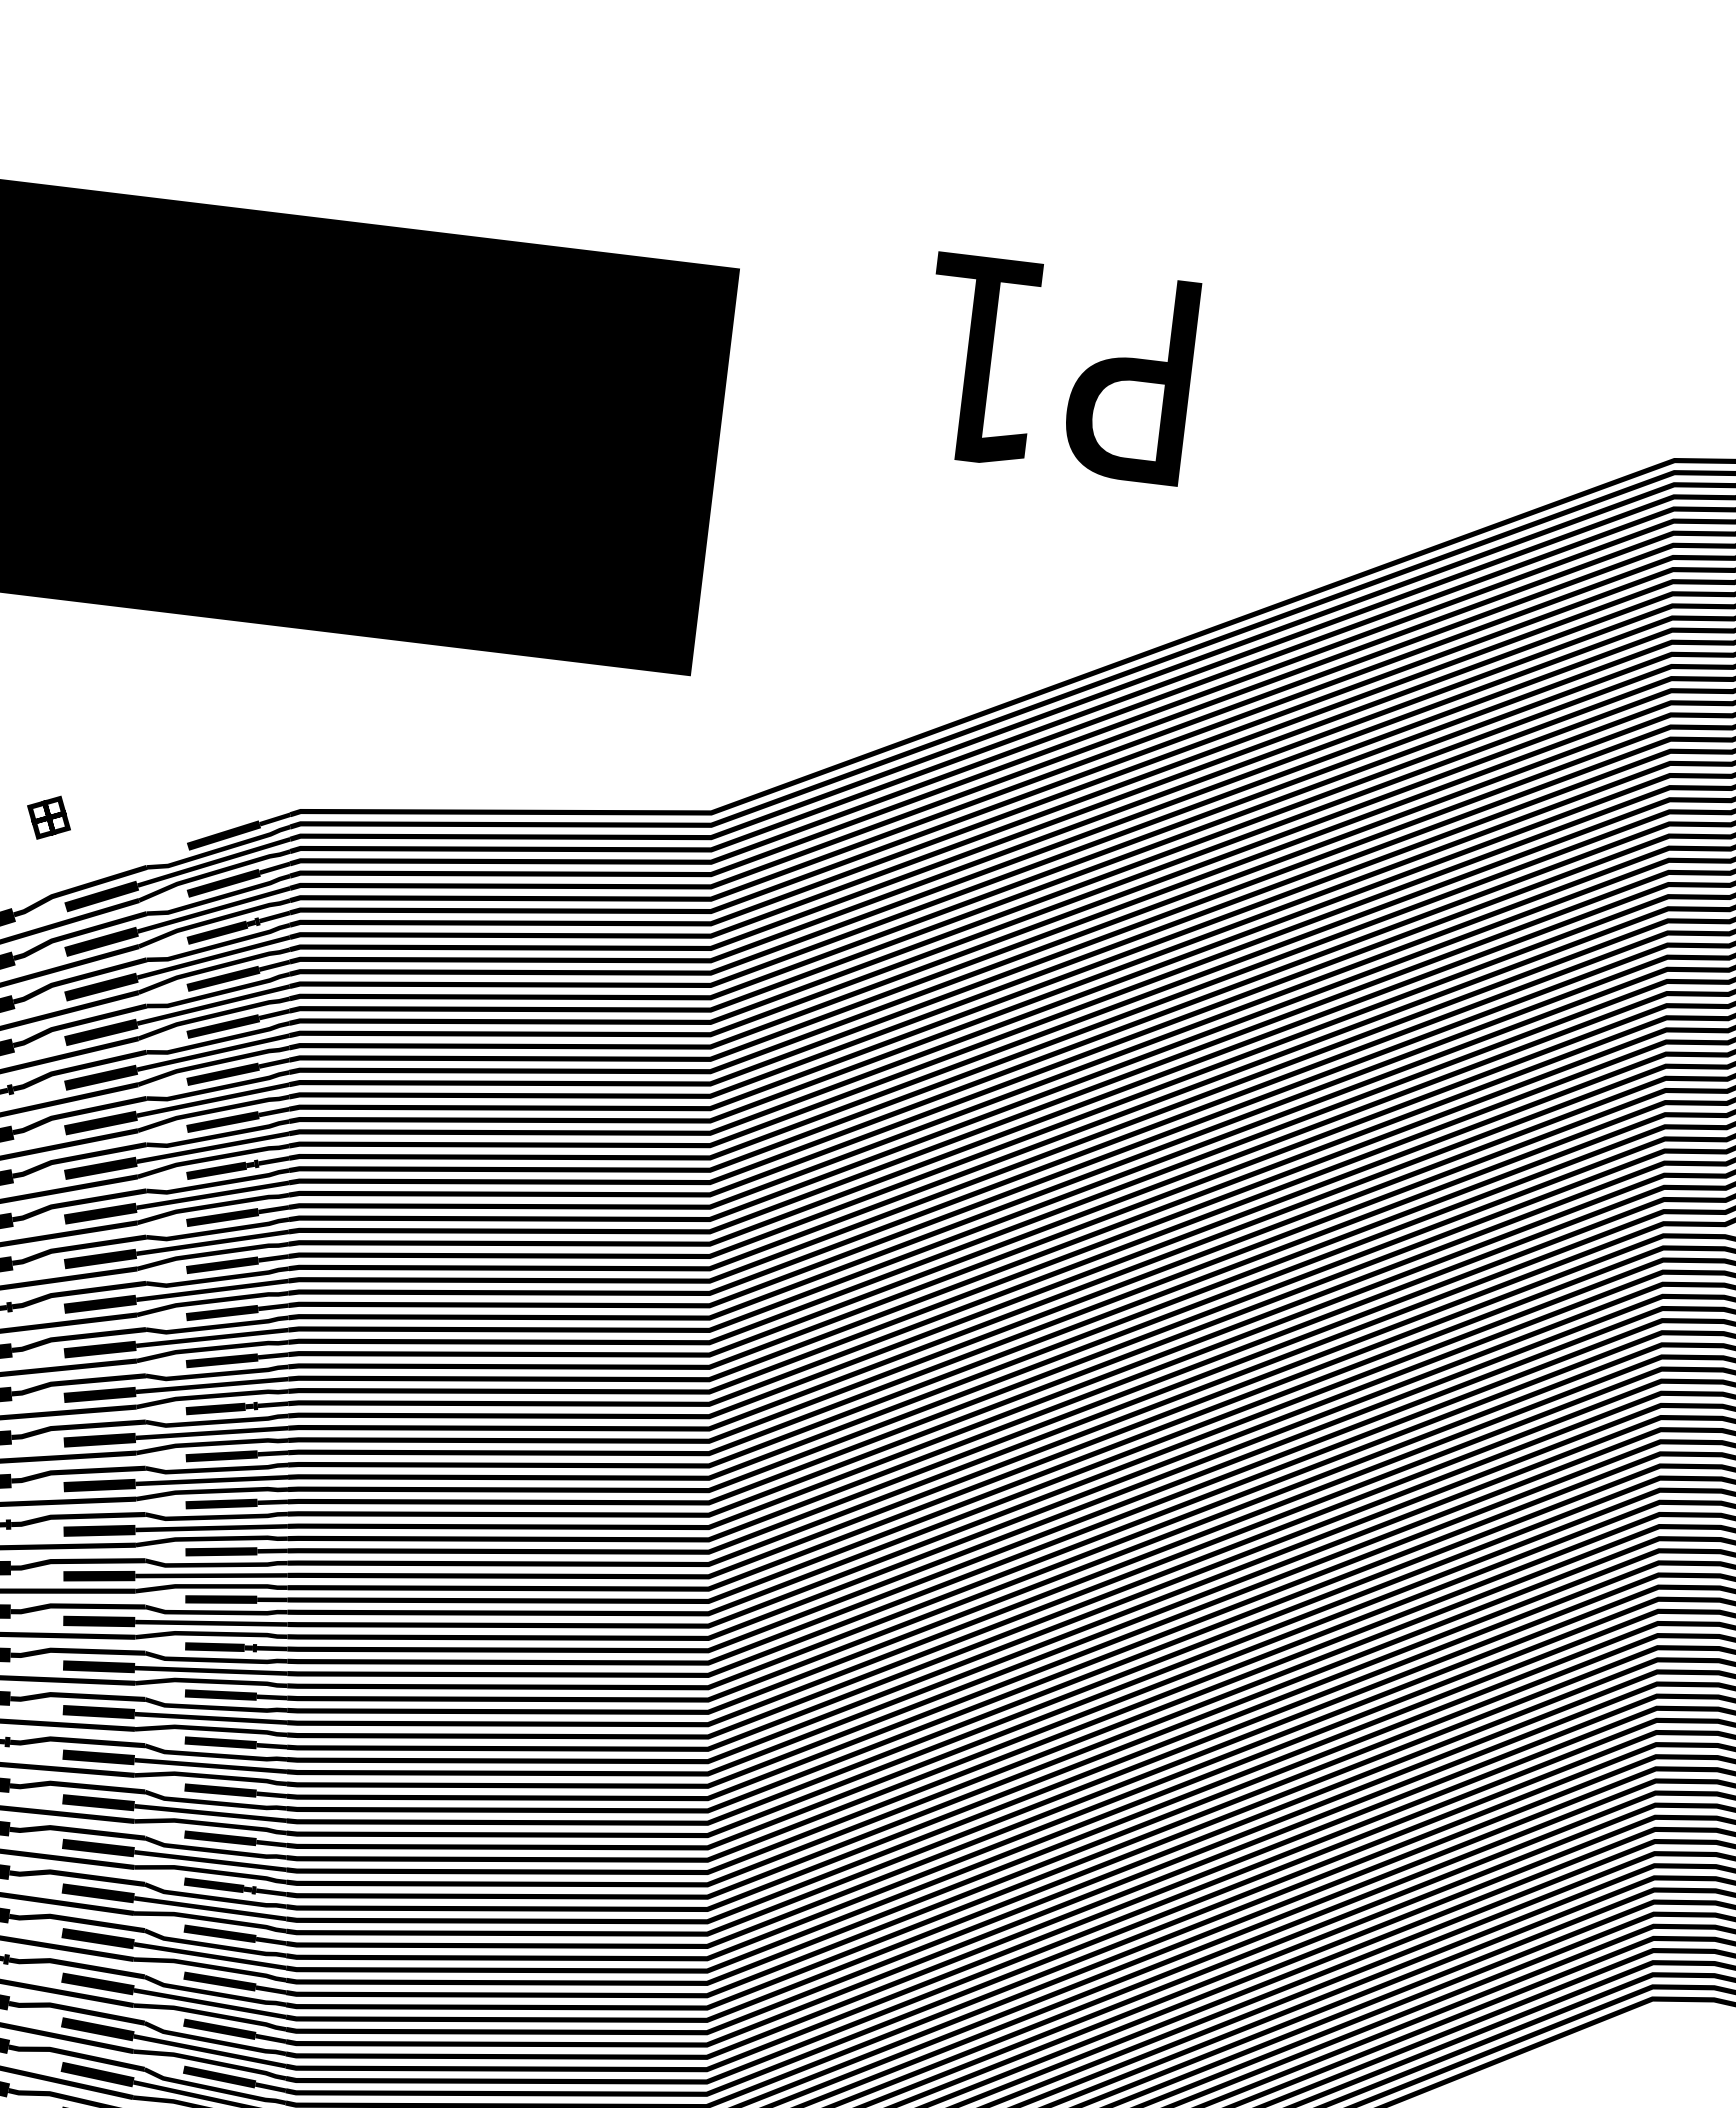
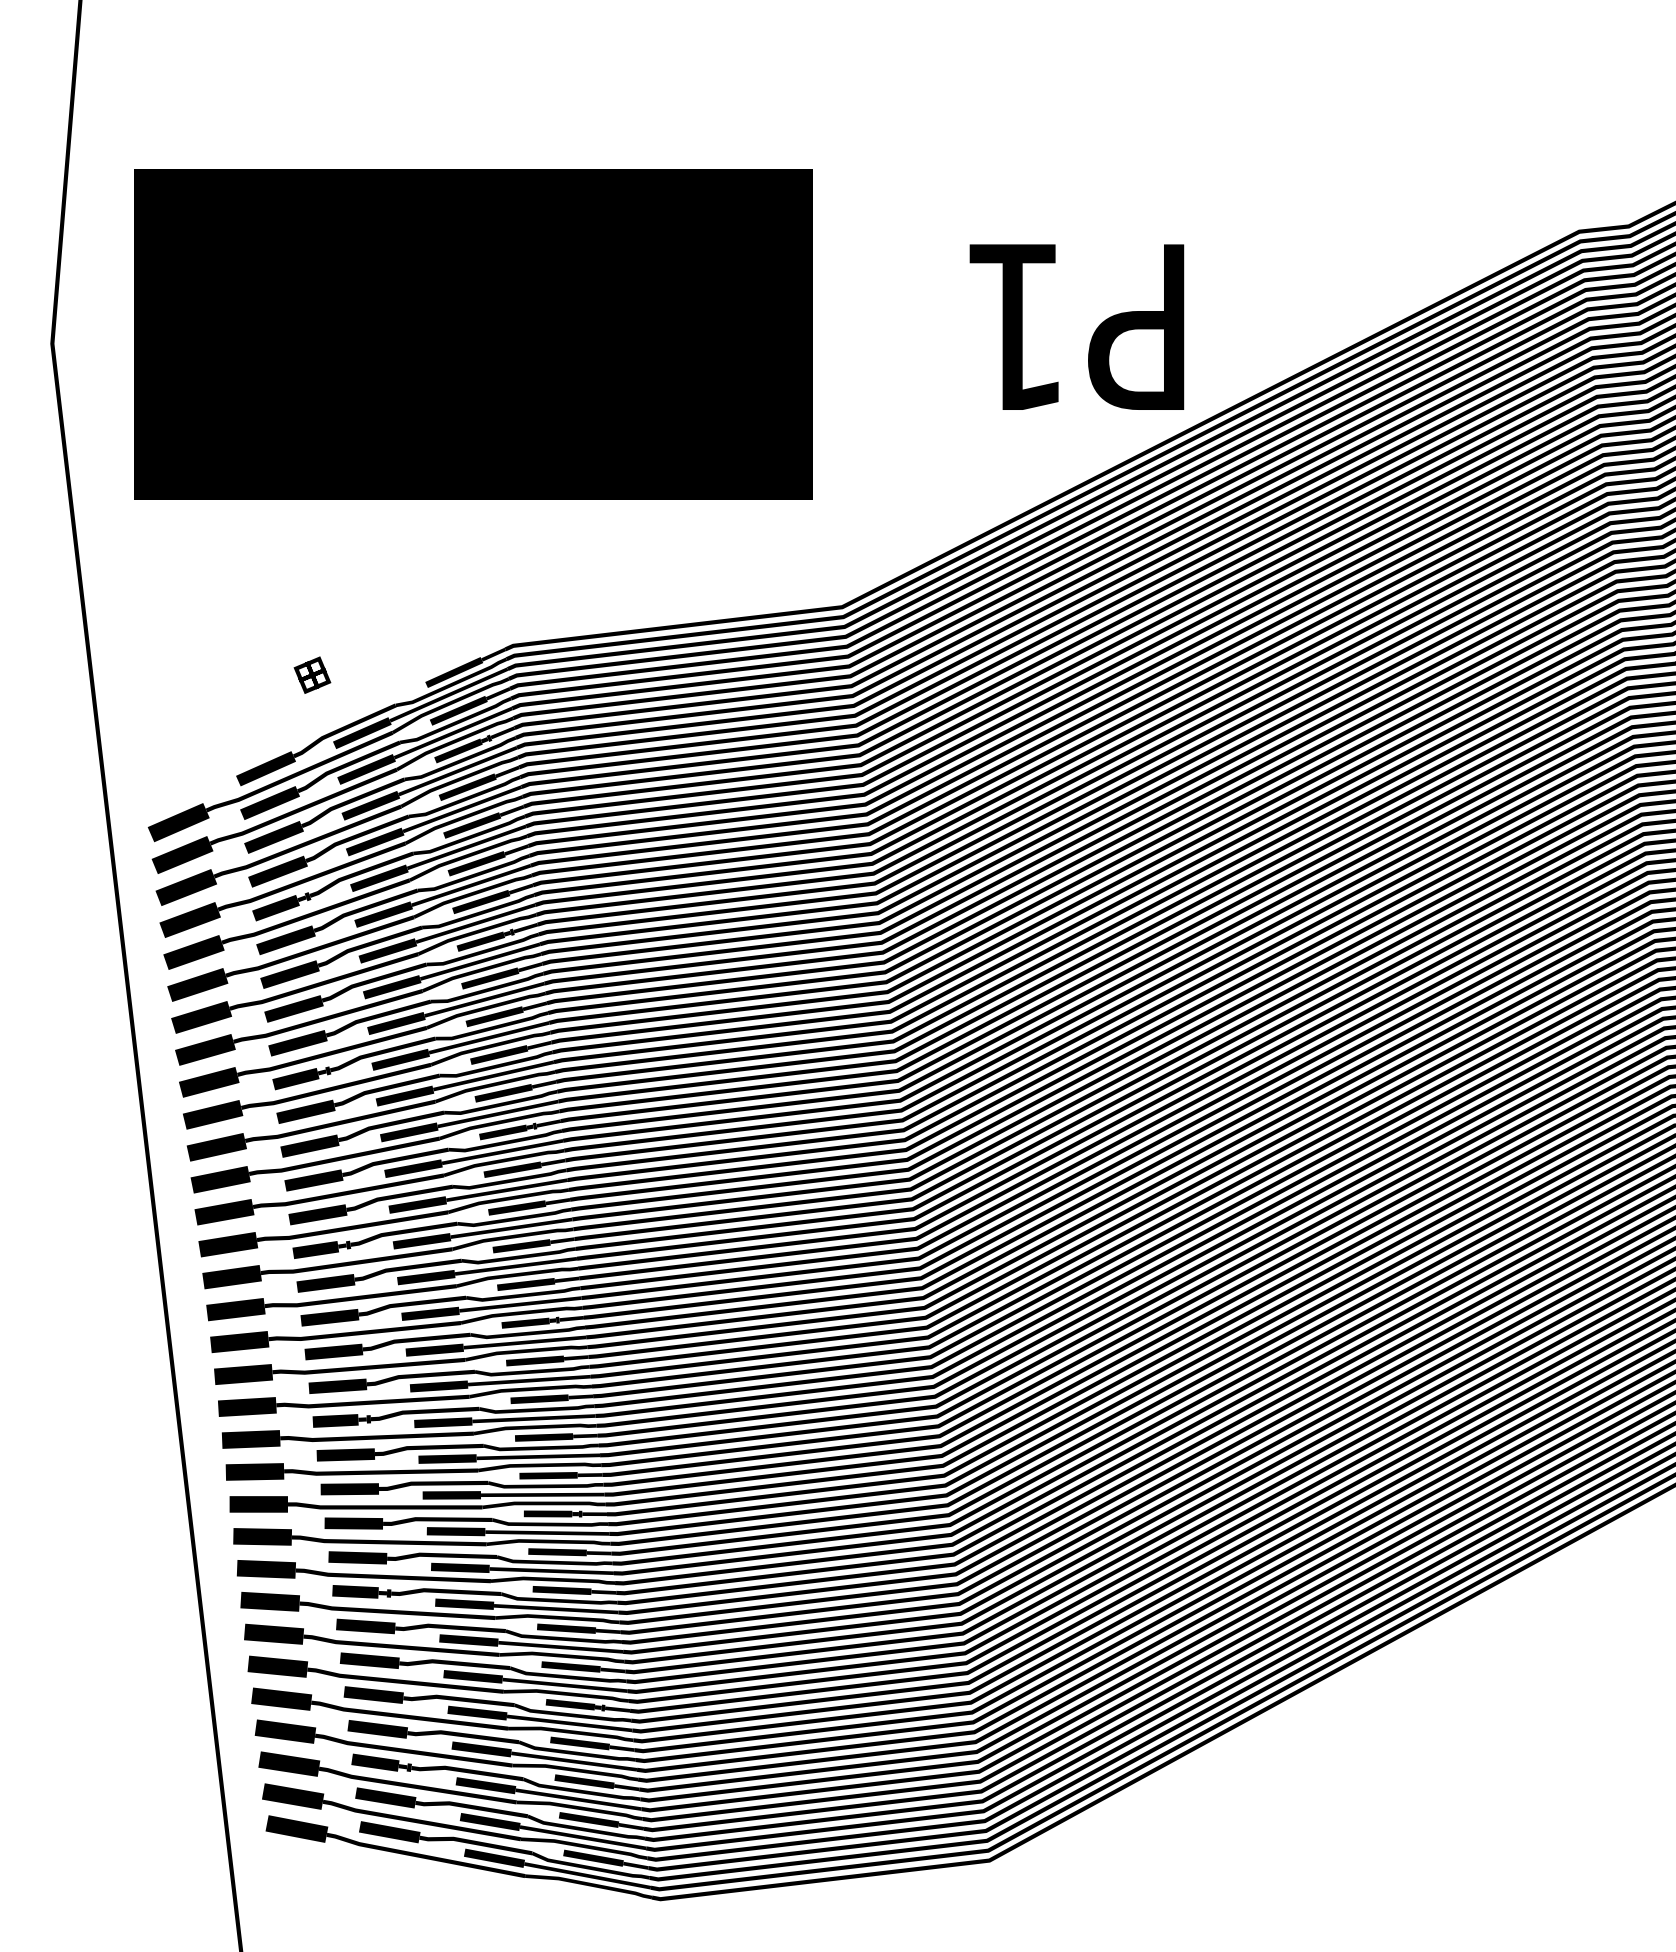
text: (1057, 368) -> (1076, 326), moved

